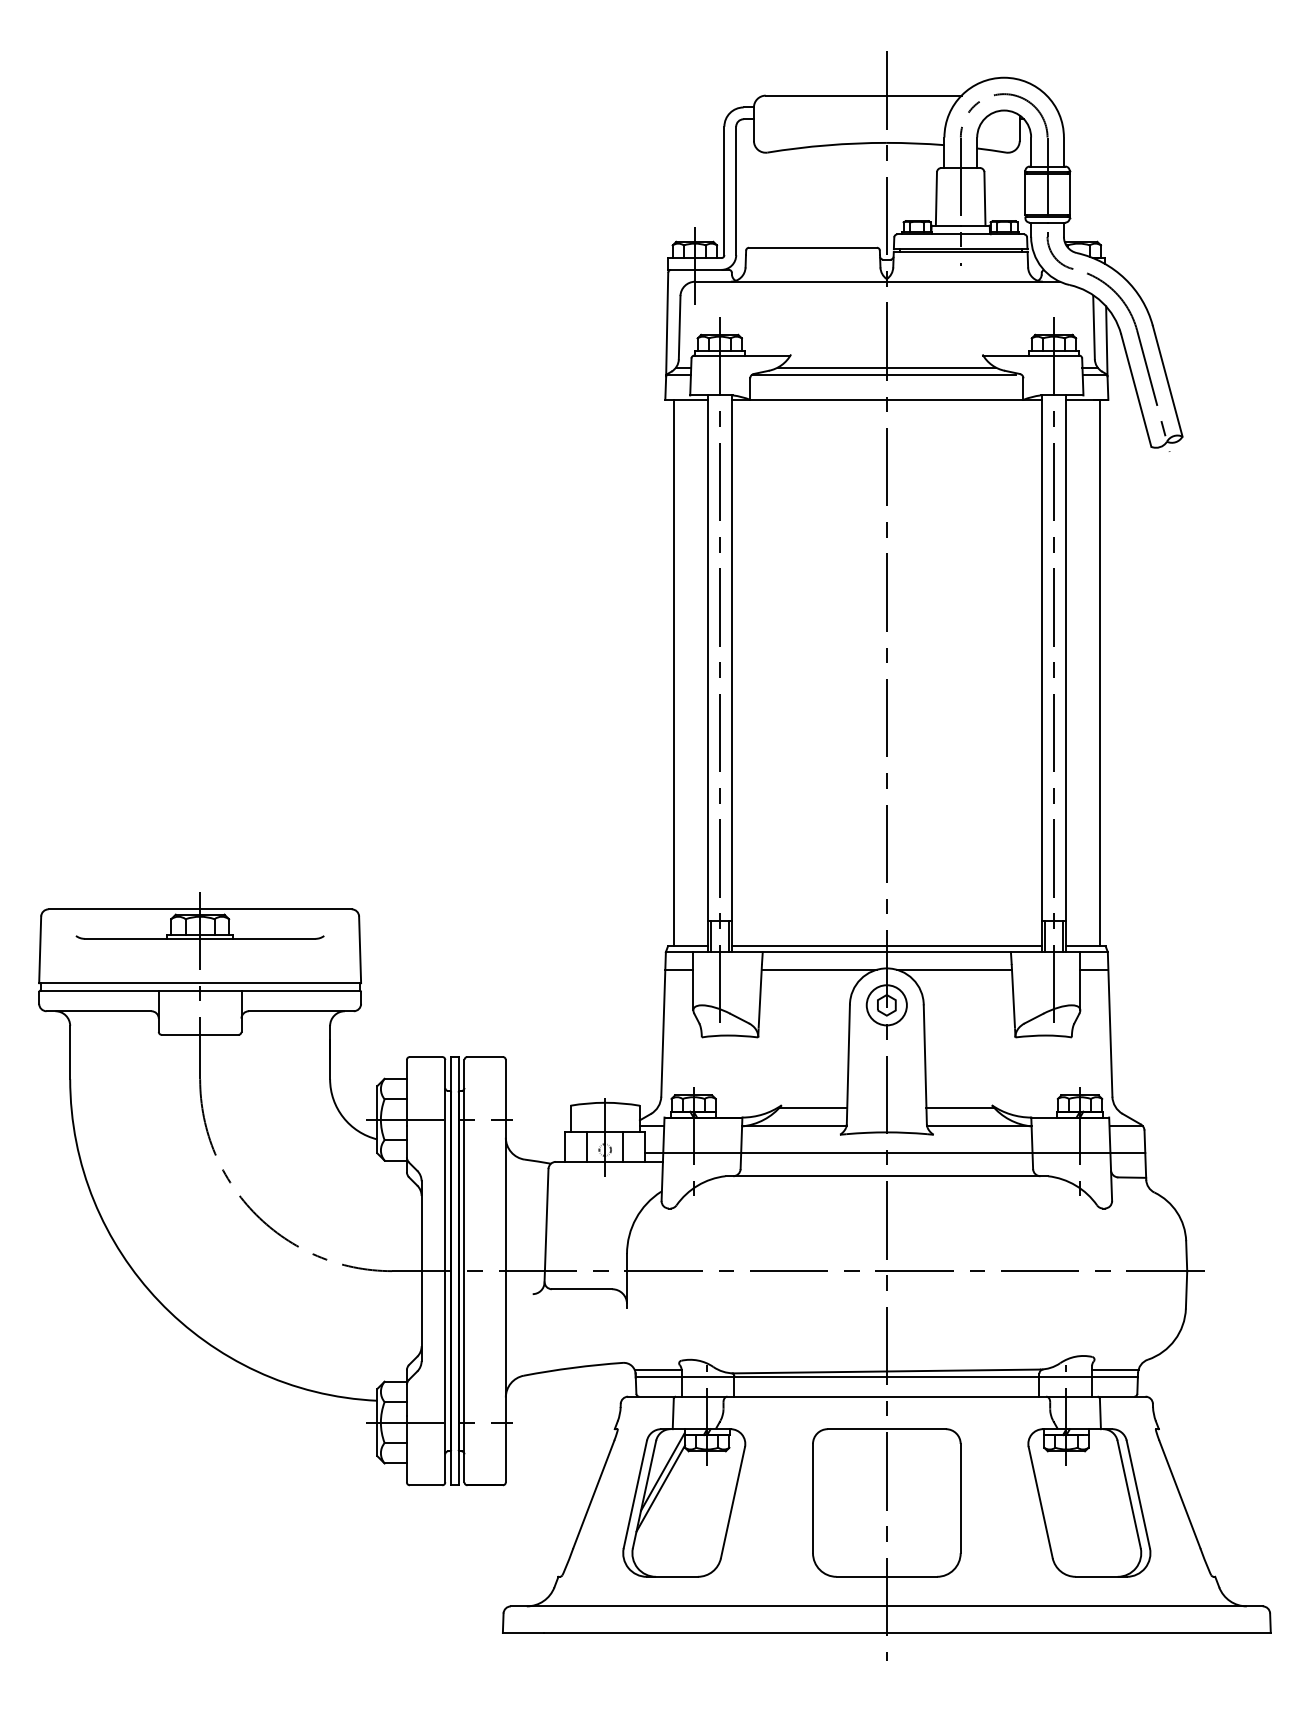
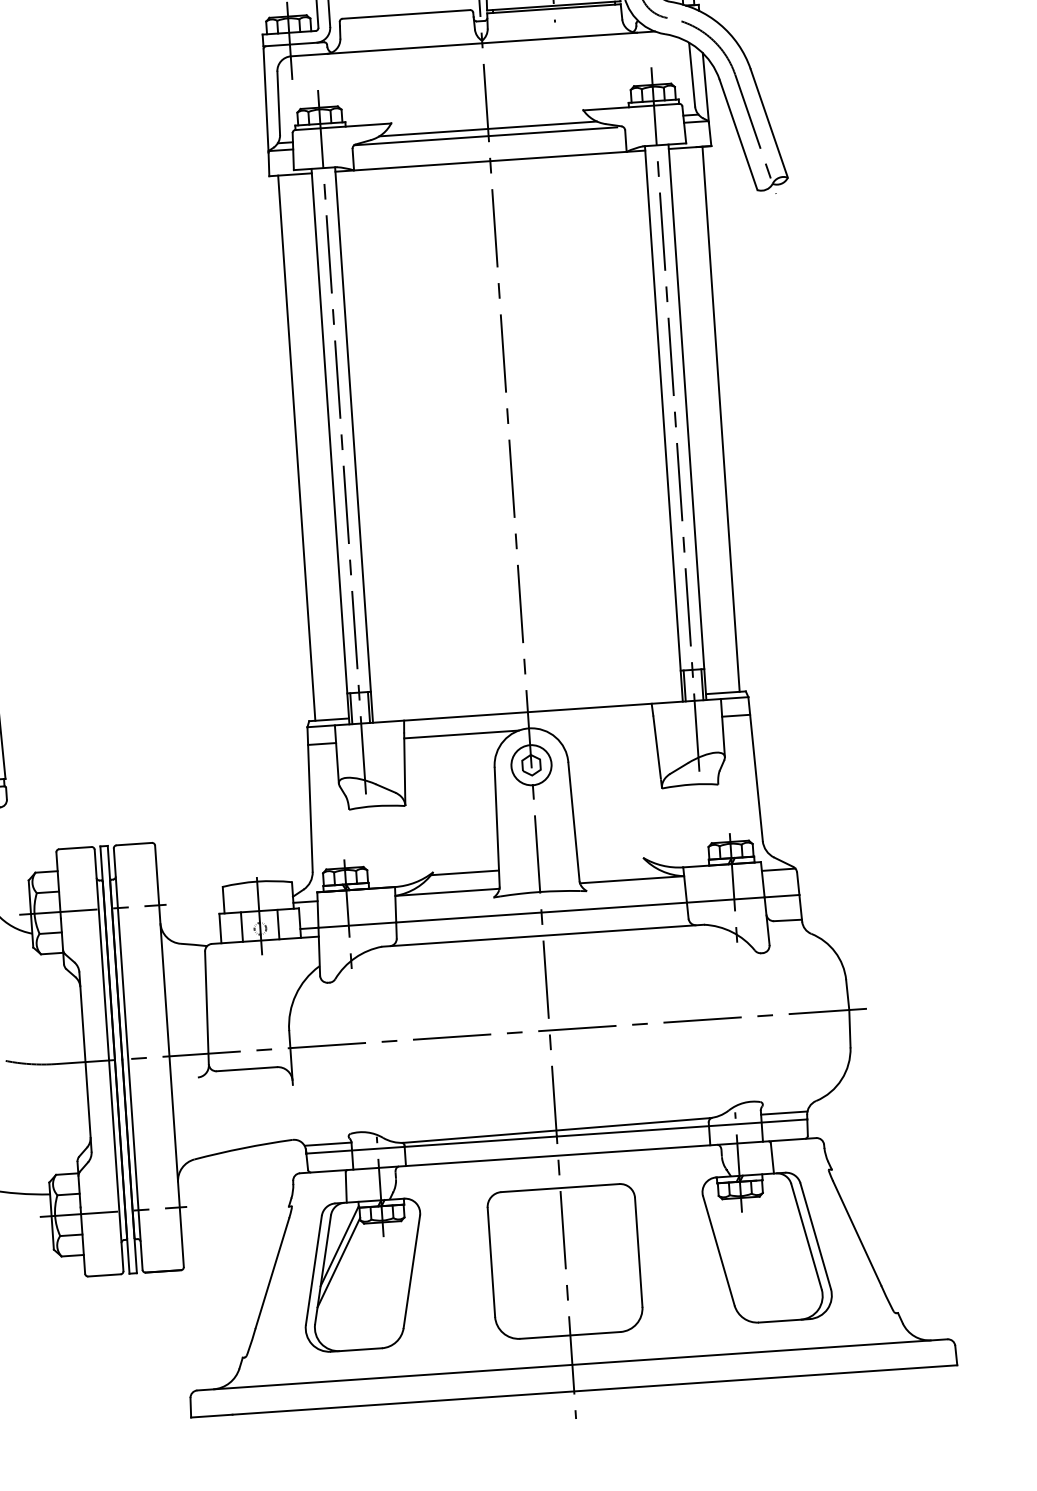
line: (886, 946) -> (527, 706), removed
line: (954, 969) -> (596, 724), removed
line: (960, 1108) -> (612, 863), removed

